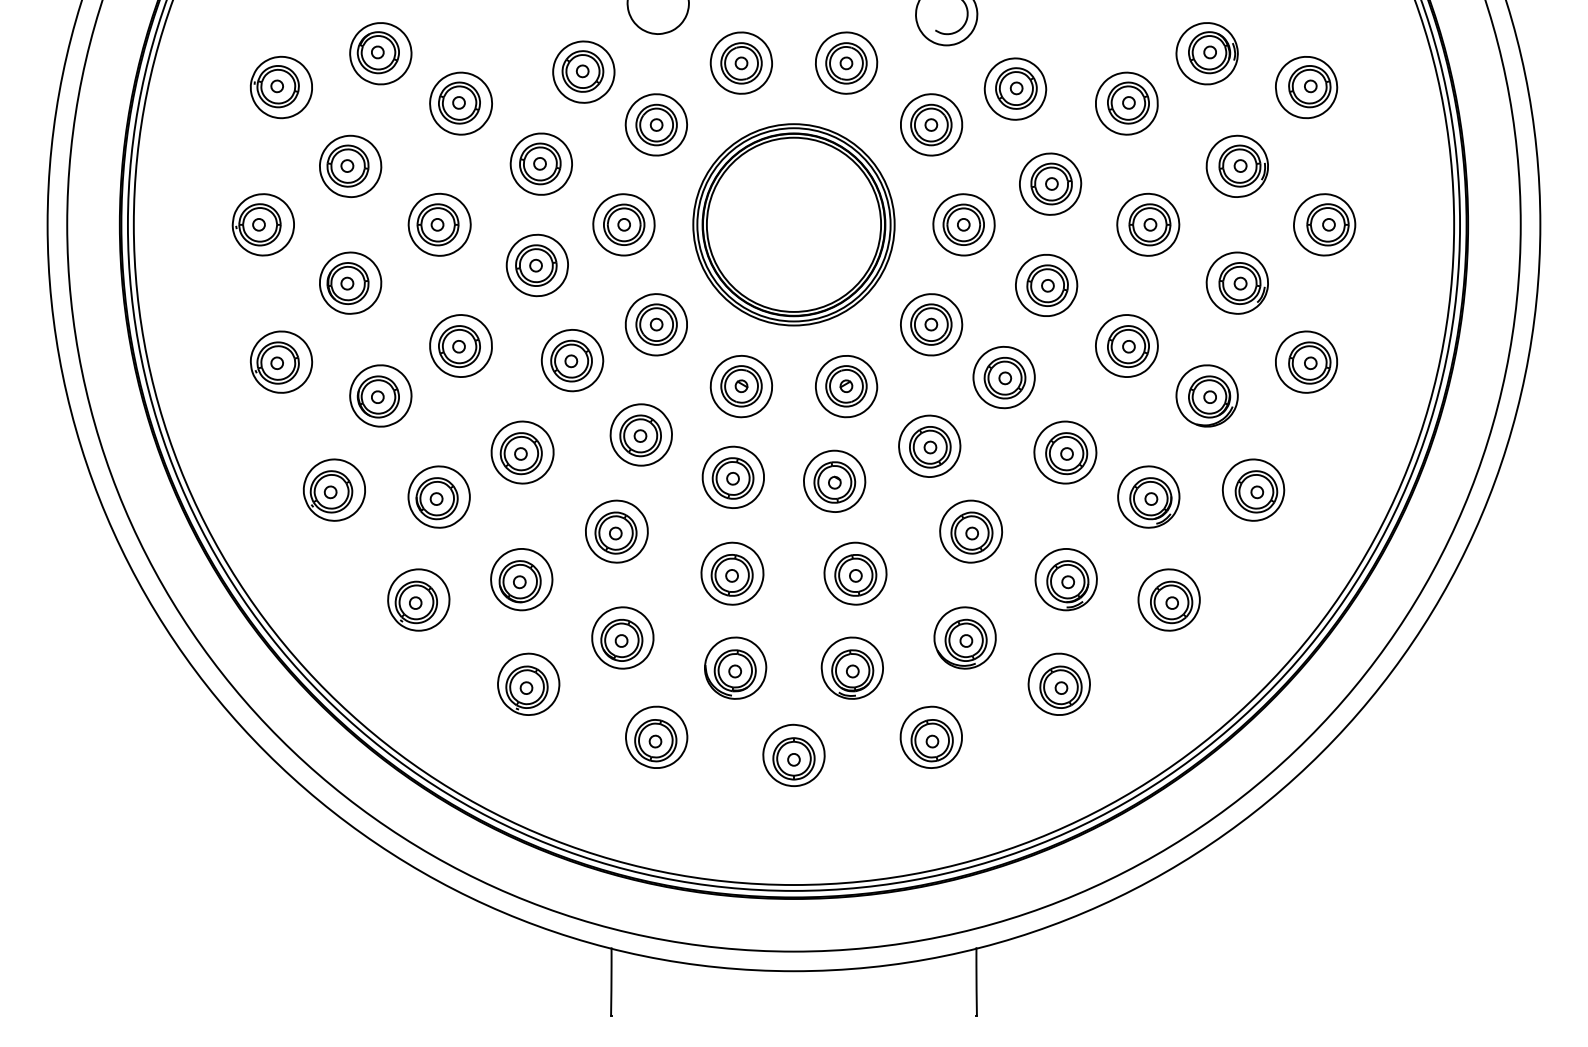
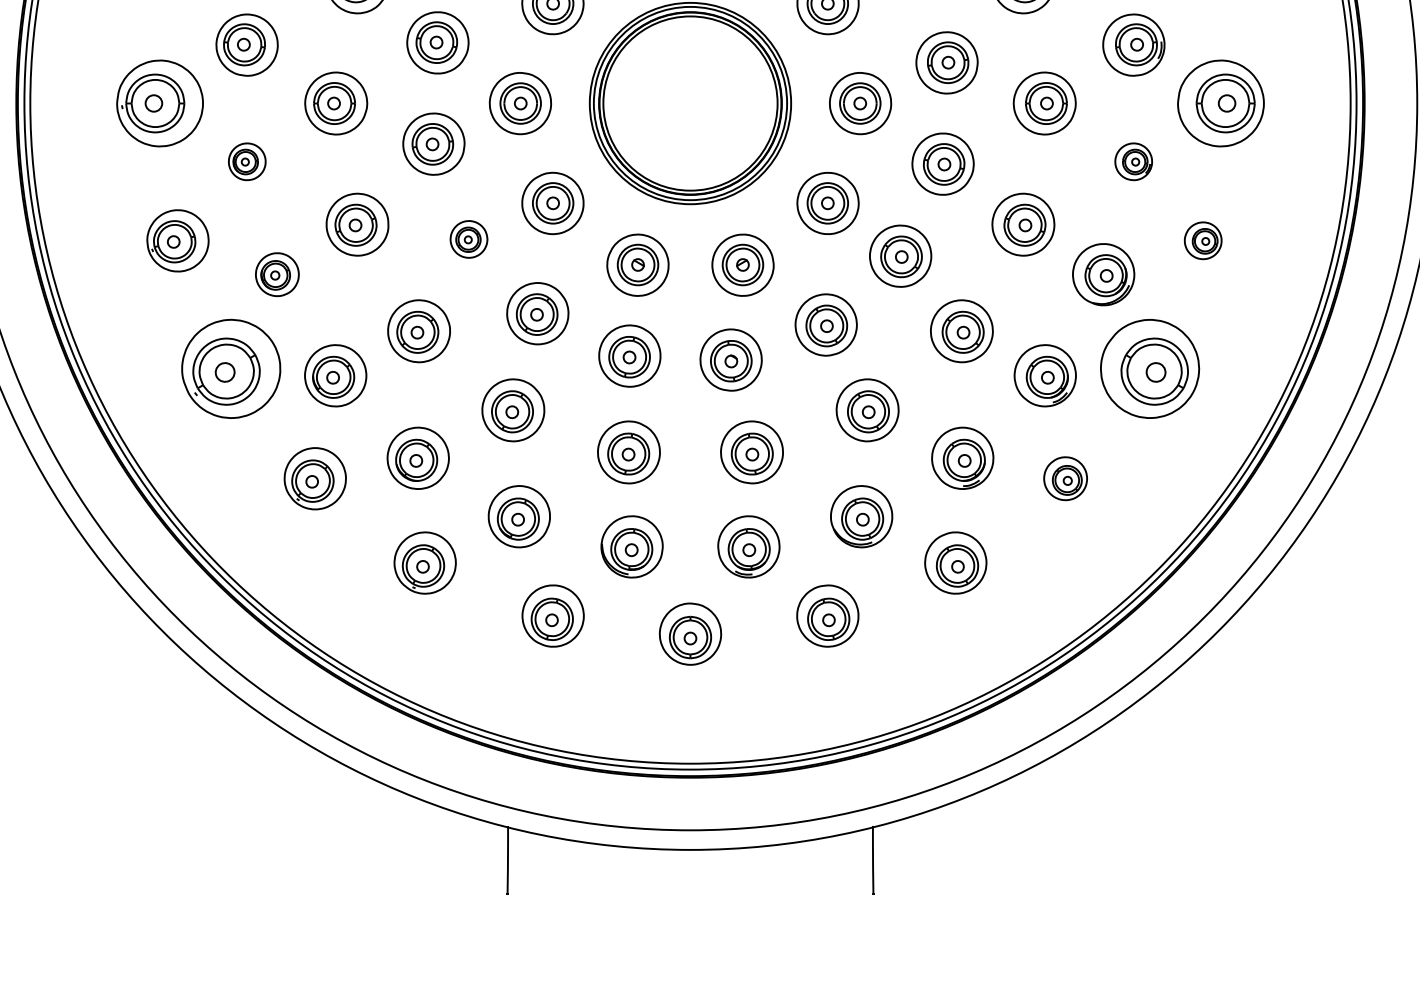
part: (262, 224) -> (159, 103), size x1.4
part: (1324, 224) -> (1221, 103), size x1.4
part: (350, 282) -> (247, 161), size x0.6
part: (1236, 282) -> (1133, 161), size x0.6
part: (572, 360) -> (469, 239), size x0.6
part: (1306, 361) -> (1203, 240), size x0.6
part: (380, 395) -> (277, 274), size x0.7
part: (333, 489) -> (230, 368), size x1.6
part: (1253, 489) -> (1150, 368), size x1.6
part: (1168, 599) -> (1065, 478), size x0.7

